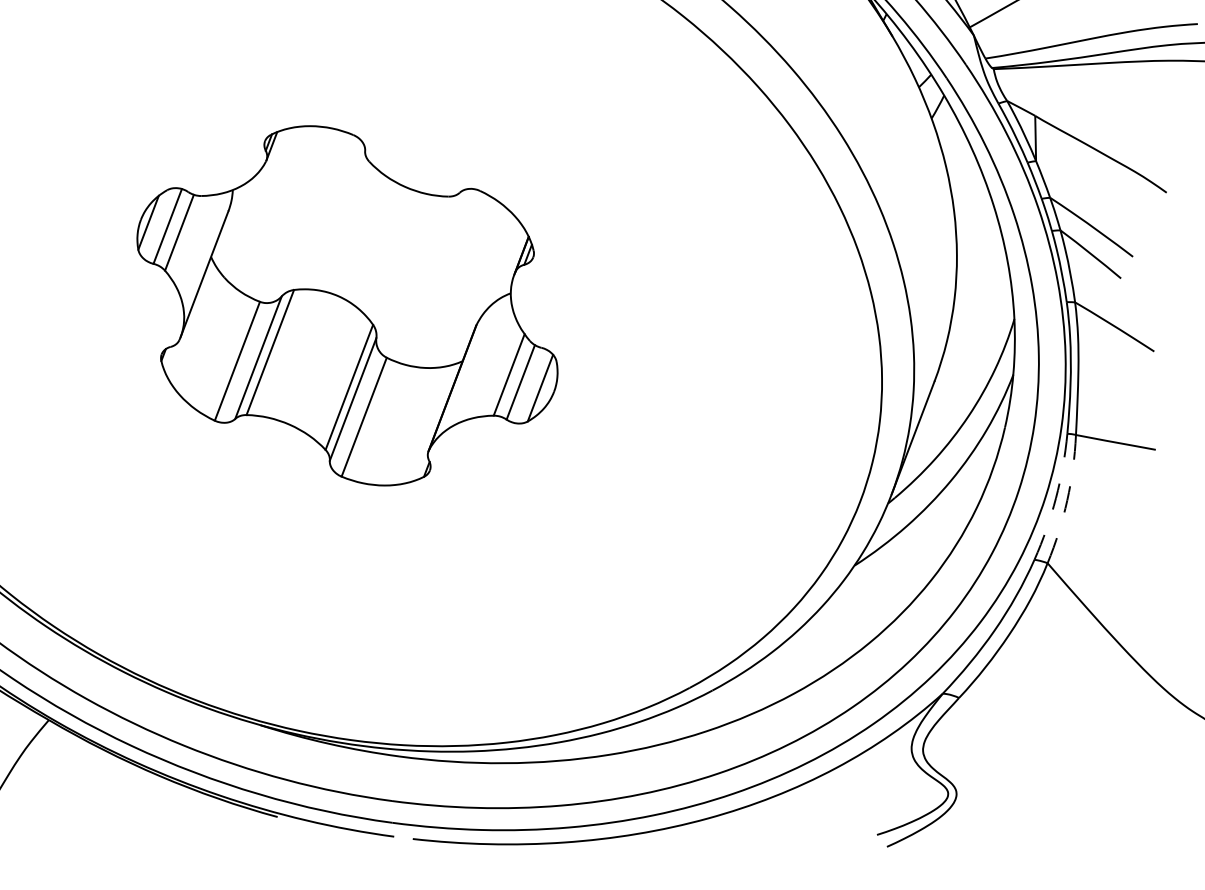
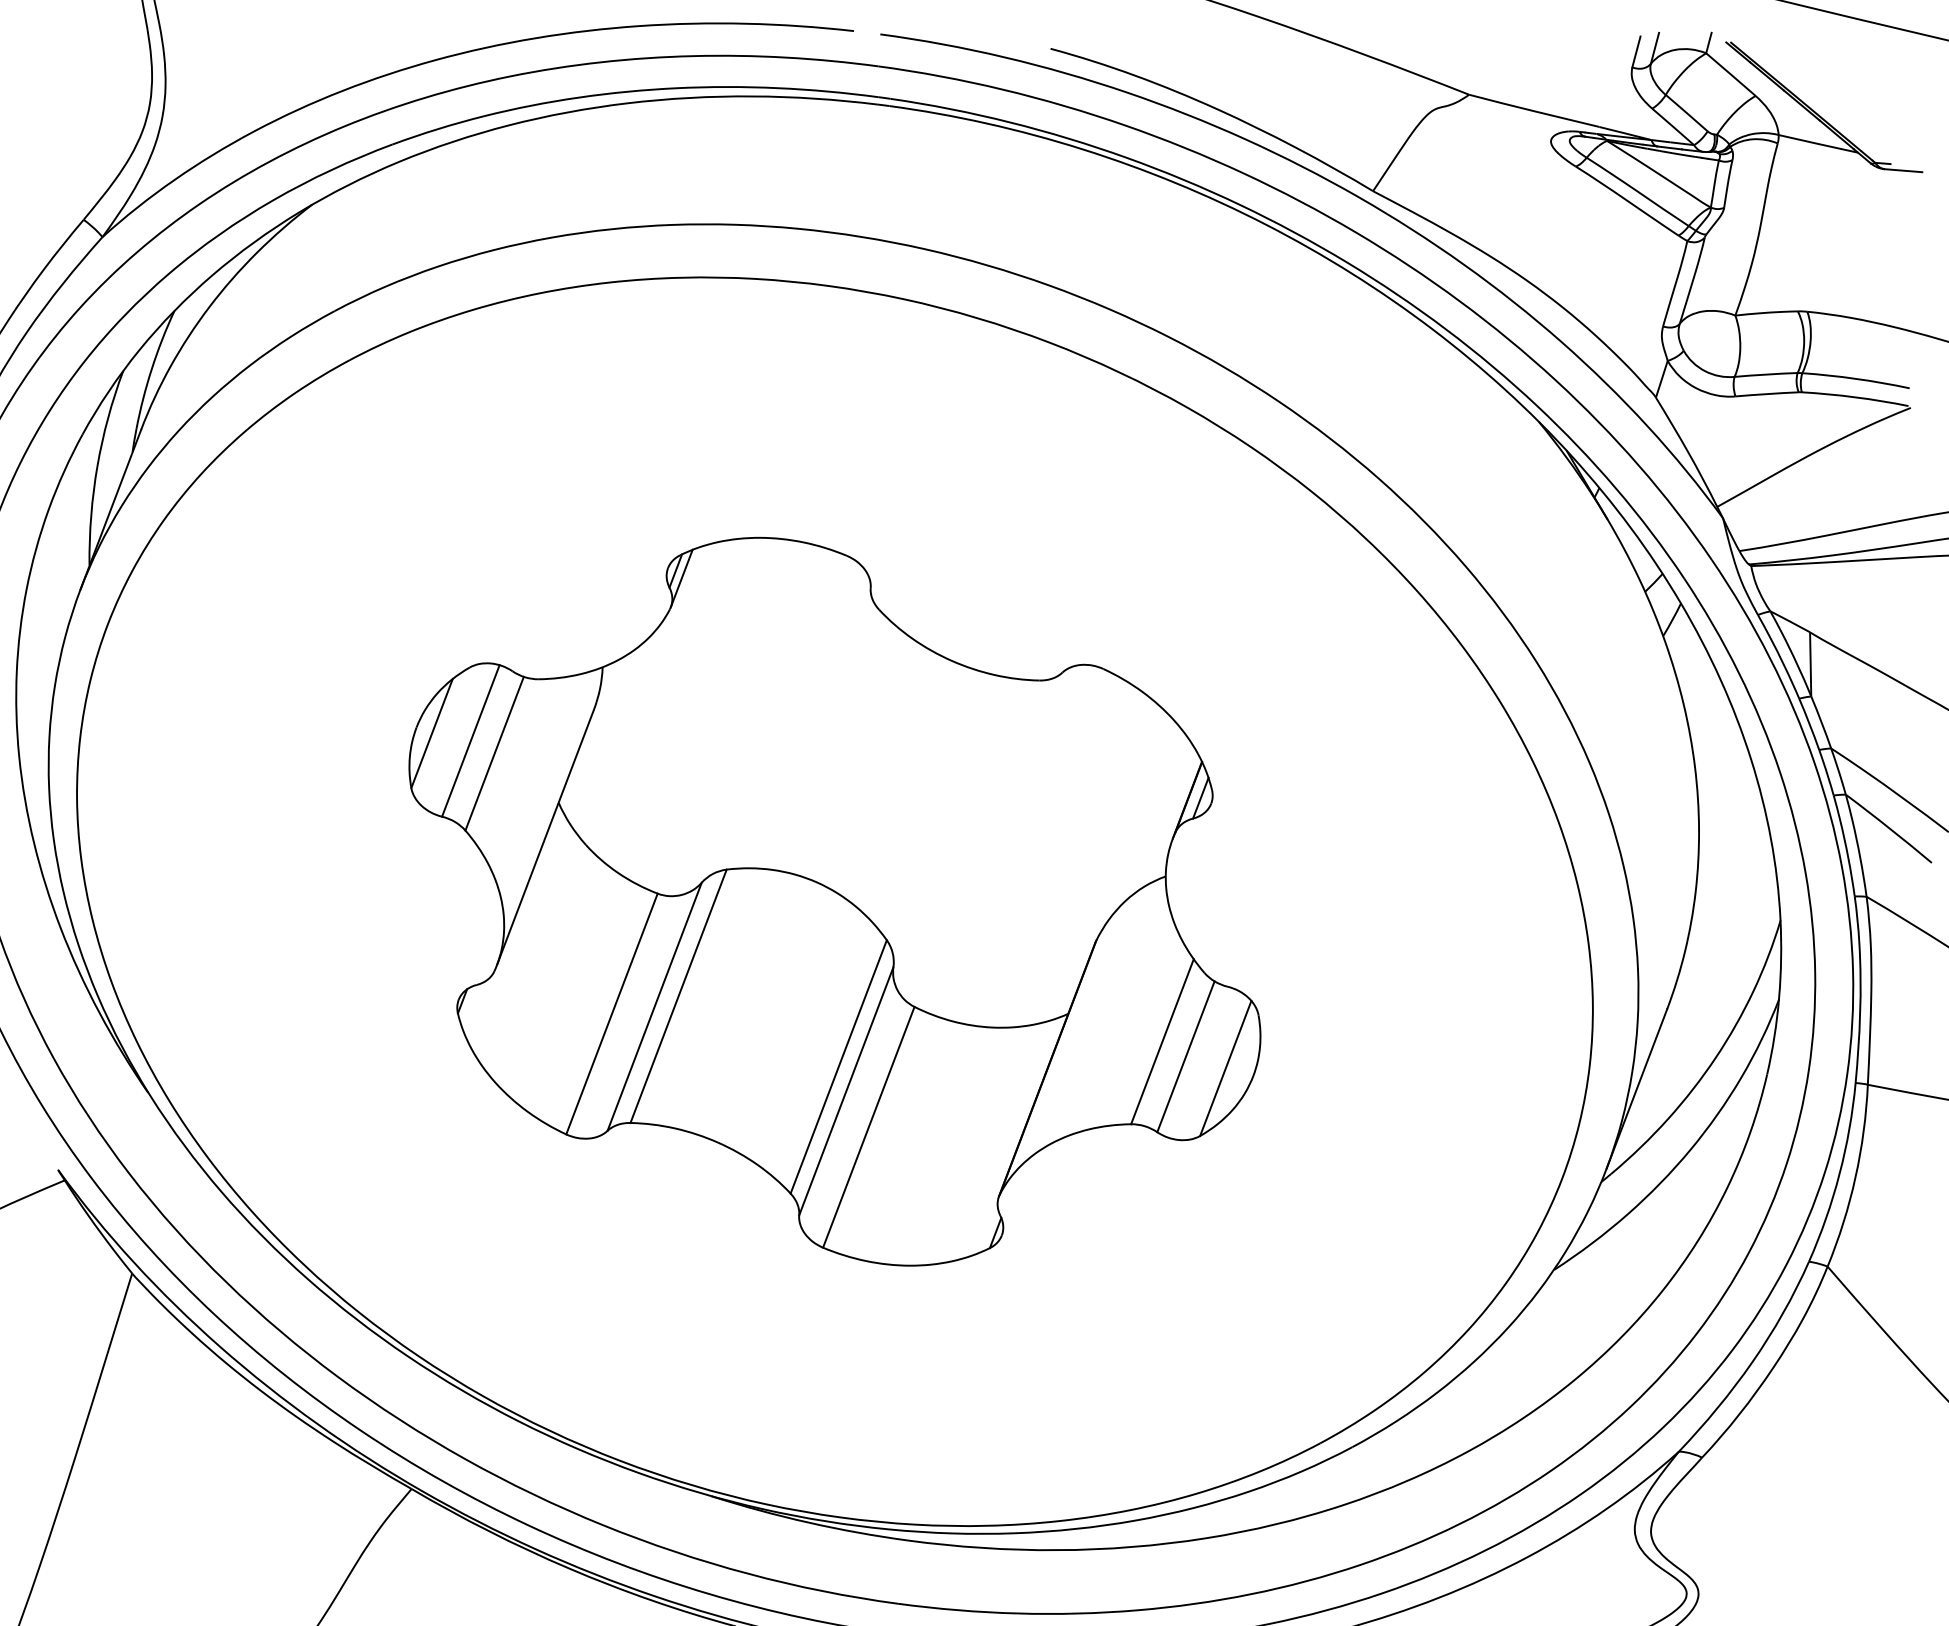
part: (347, 305) -> (834, 901), size x1.43
arc: (1056, 498) -> (1839, 1174), dashed -> solid
arc: (1067, 500) -> (1855, 1177), dashed -> solid

